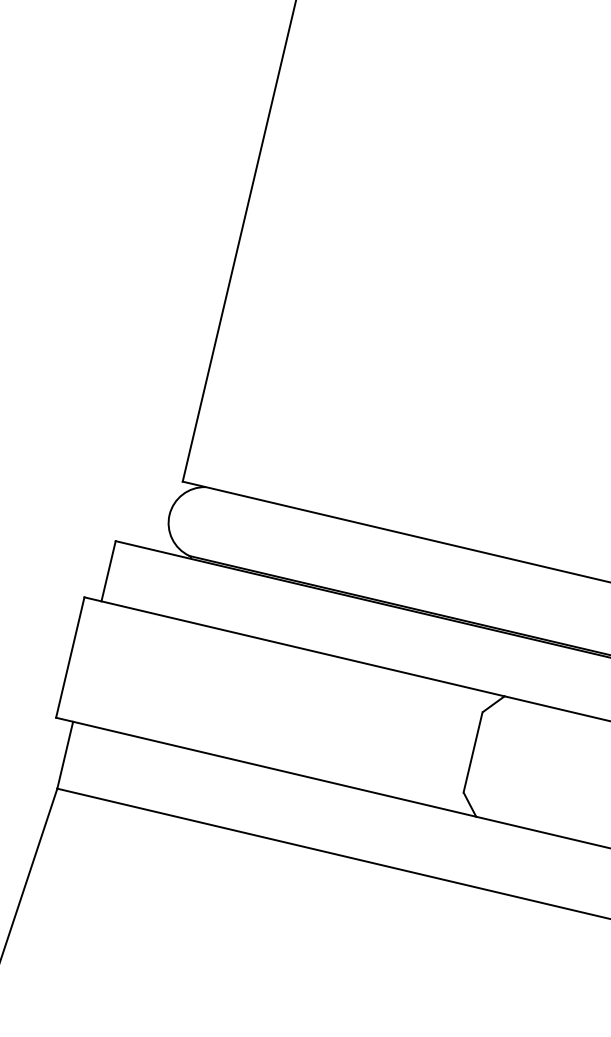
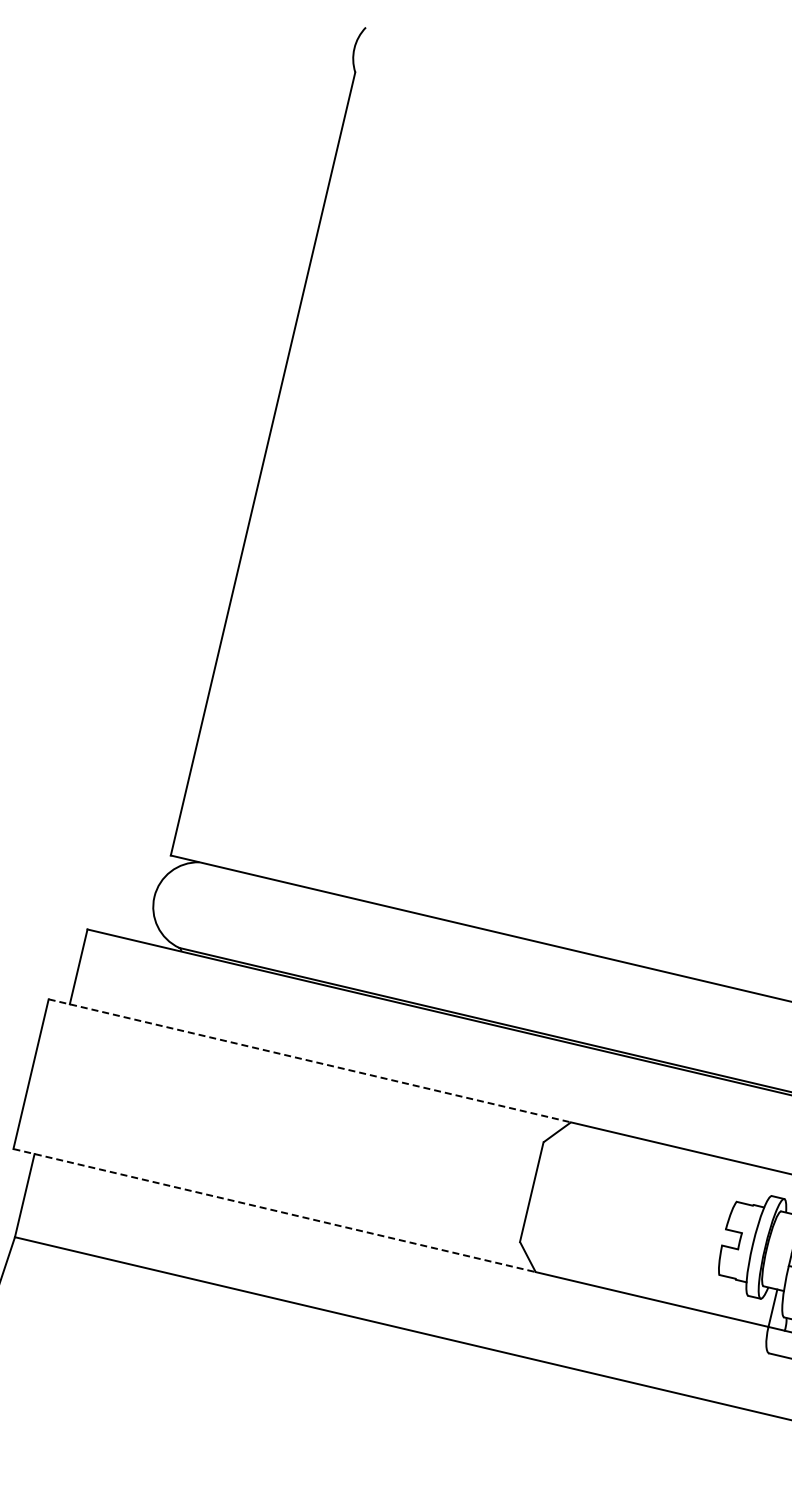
line: (295, 646) -> (310, 1060), solid -> dashed
line: (266, 767) -> (275, 1210), solid -> dashed

